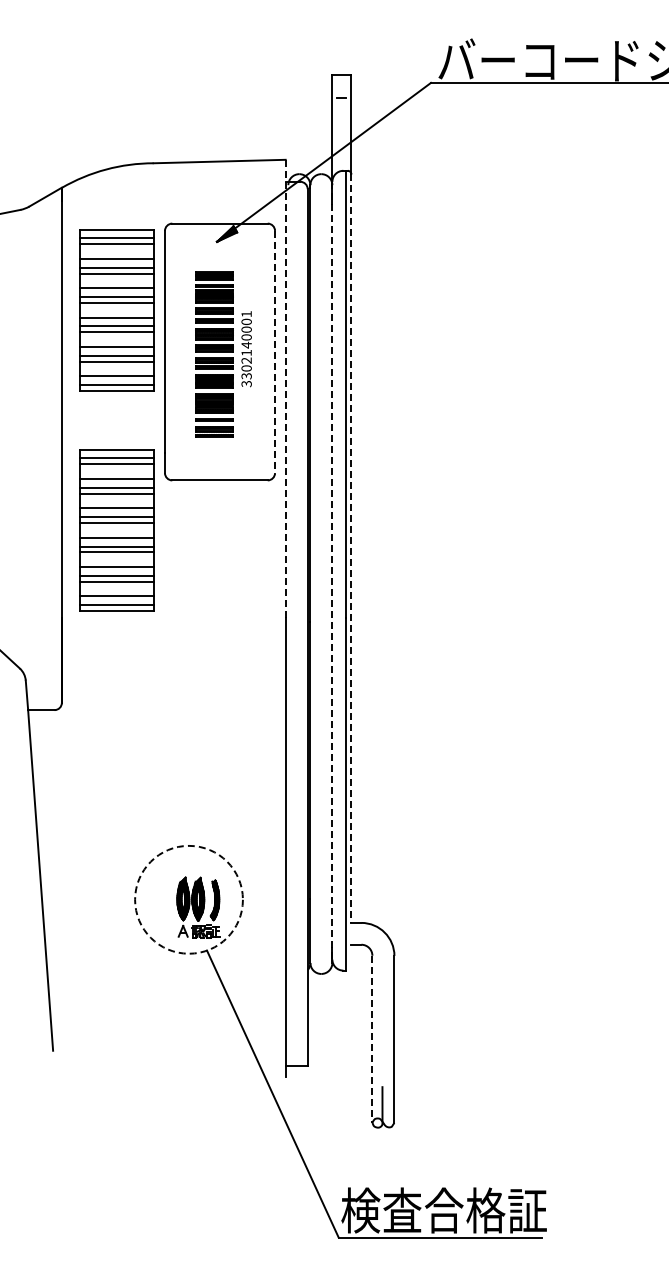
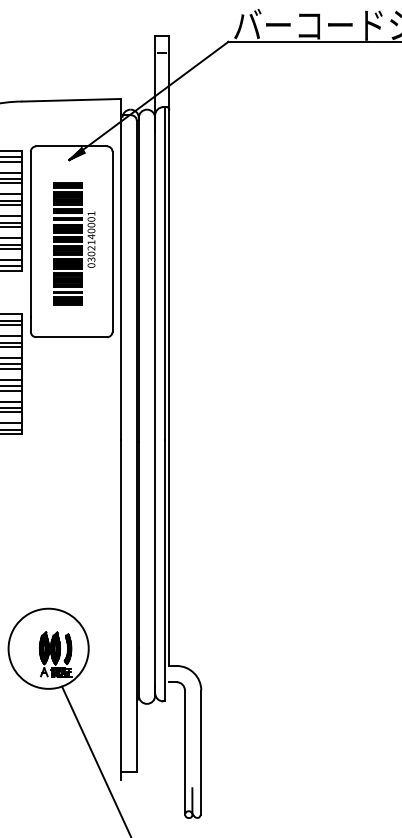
line: (275, 352) -> (112, 242), dashed -> solid
text: (246, 383) -> (91, 265), 3302140001 -> 0302140001
line: (285, 388) -> (120, 268), dashed -> solid
line: (351, 549) -> (169, 388), dashed -> solid
line: (332, 570) -> (155, 404), dashed -> solid
circle: (188, 899) -> (48, 648), dashed -> solid
line: (372, 1039) -> (184, 752), dashed -> solid

